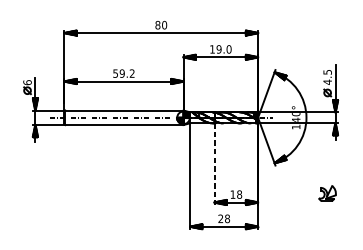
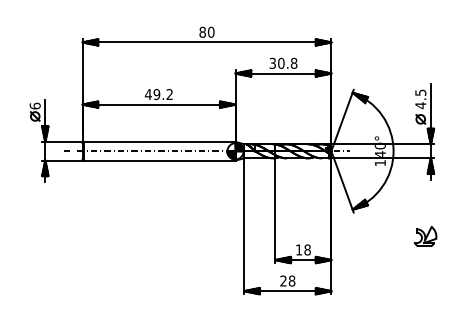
text: (220, 48) -> (283, 62), 19.0 -> 30.8
text: (114, 73) -> (147, 94), 59.2 -> 49.2
line: (214, 164) -> (275, 211), dashed -> solid
part: (327, 193) -> (425, 236), moved

